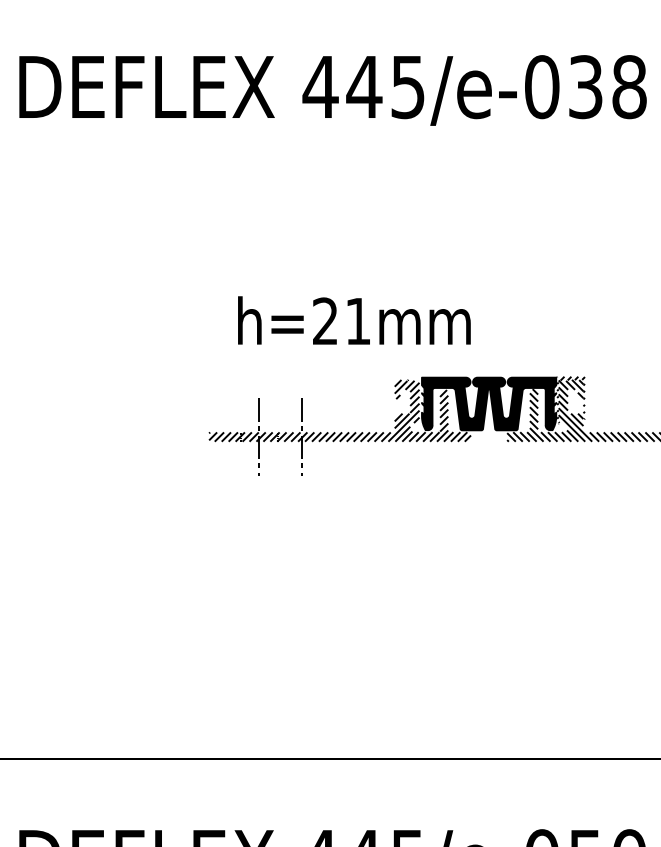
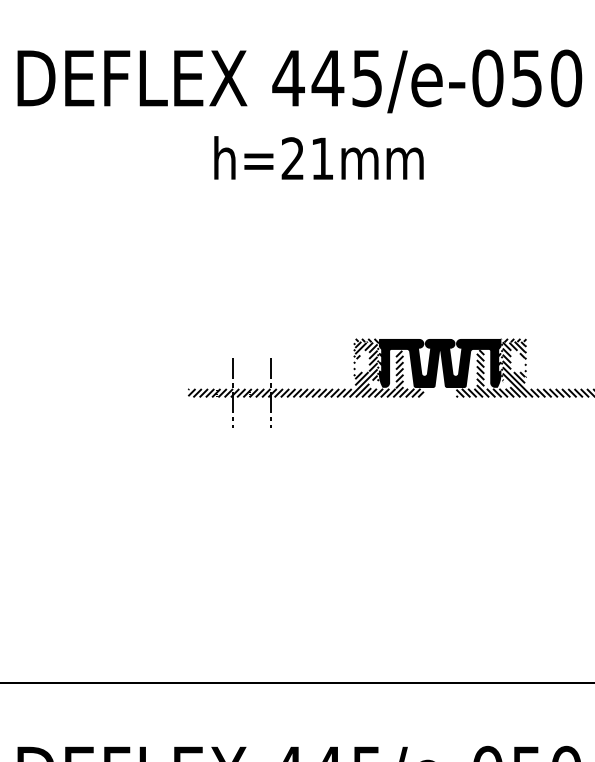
text: (607, 86) -> (546, 77), 445/e-038 -> 445/e-050
text: (354, 320) -> (319, 157), moved
hatch: (407, 399) -> (366, 359), added

